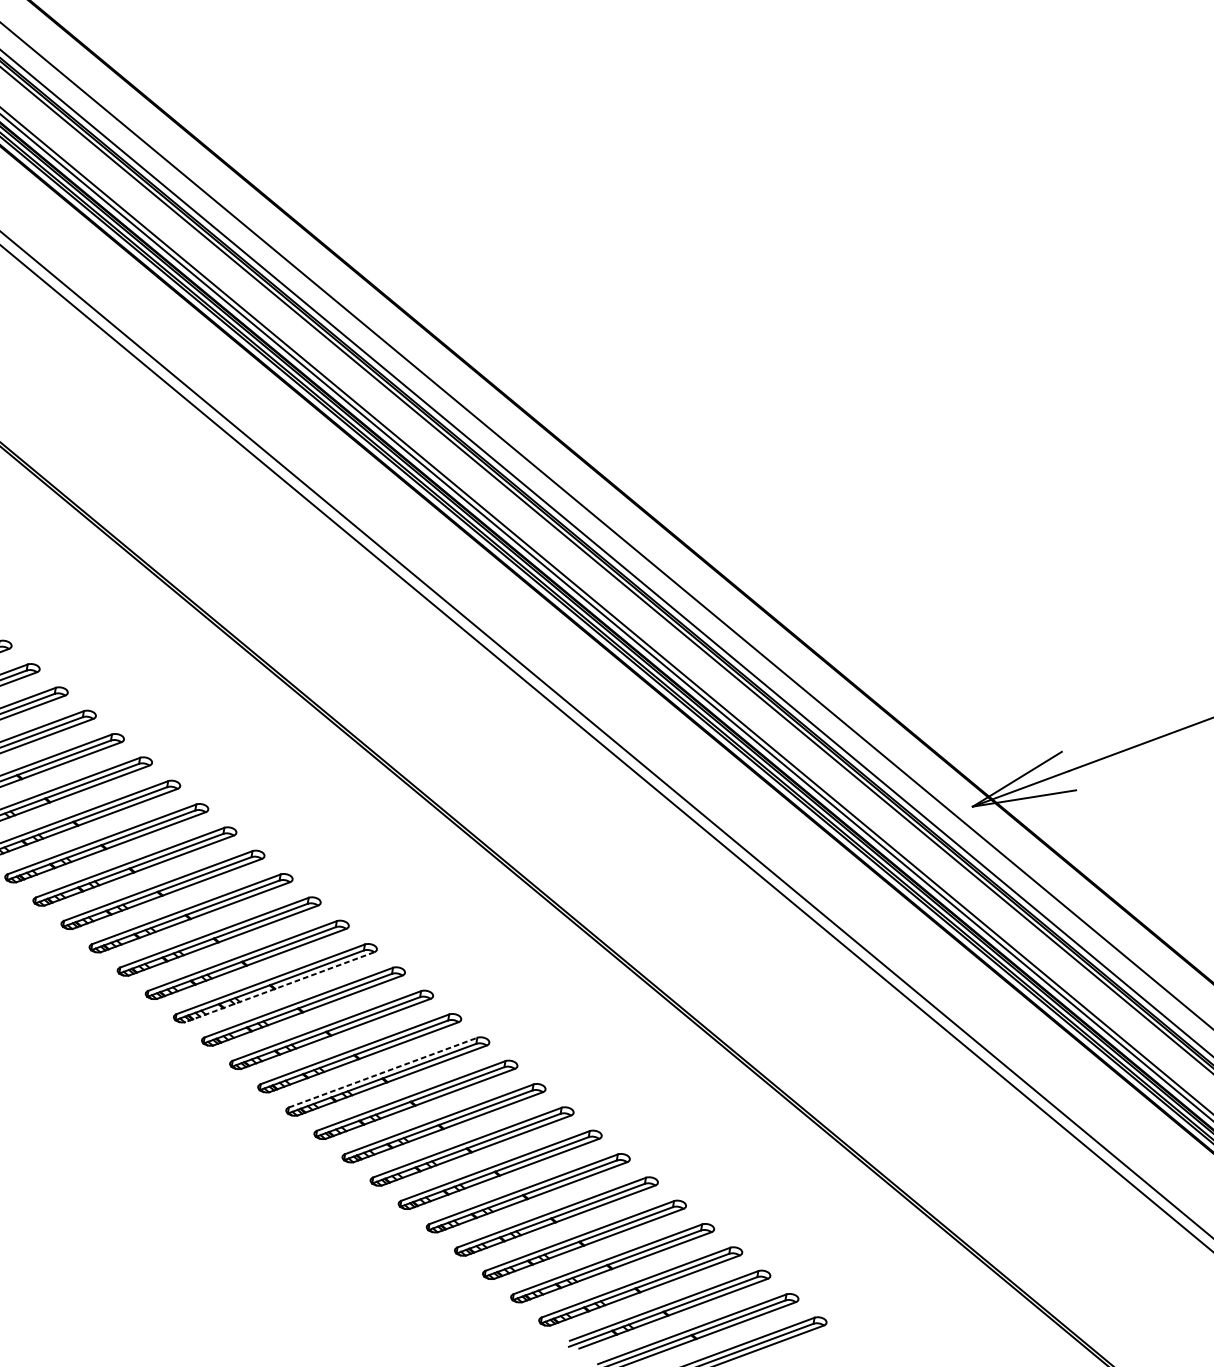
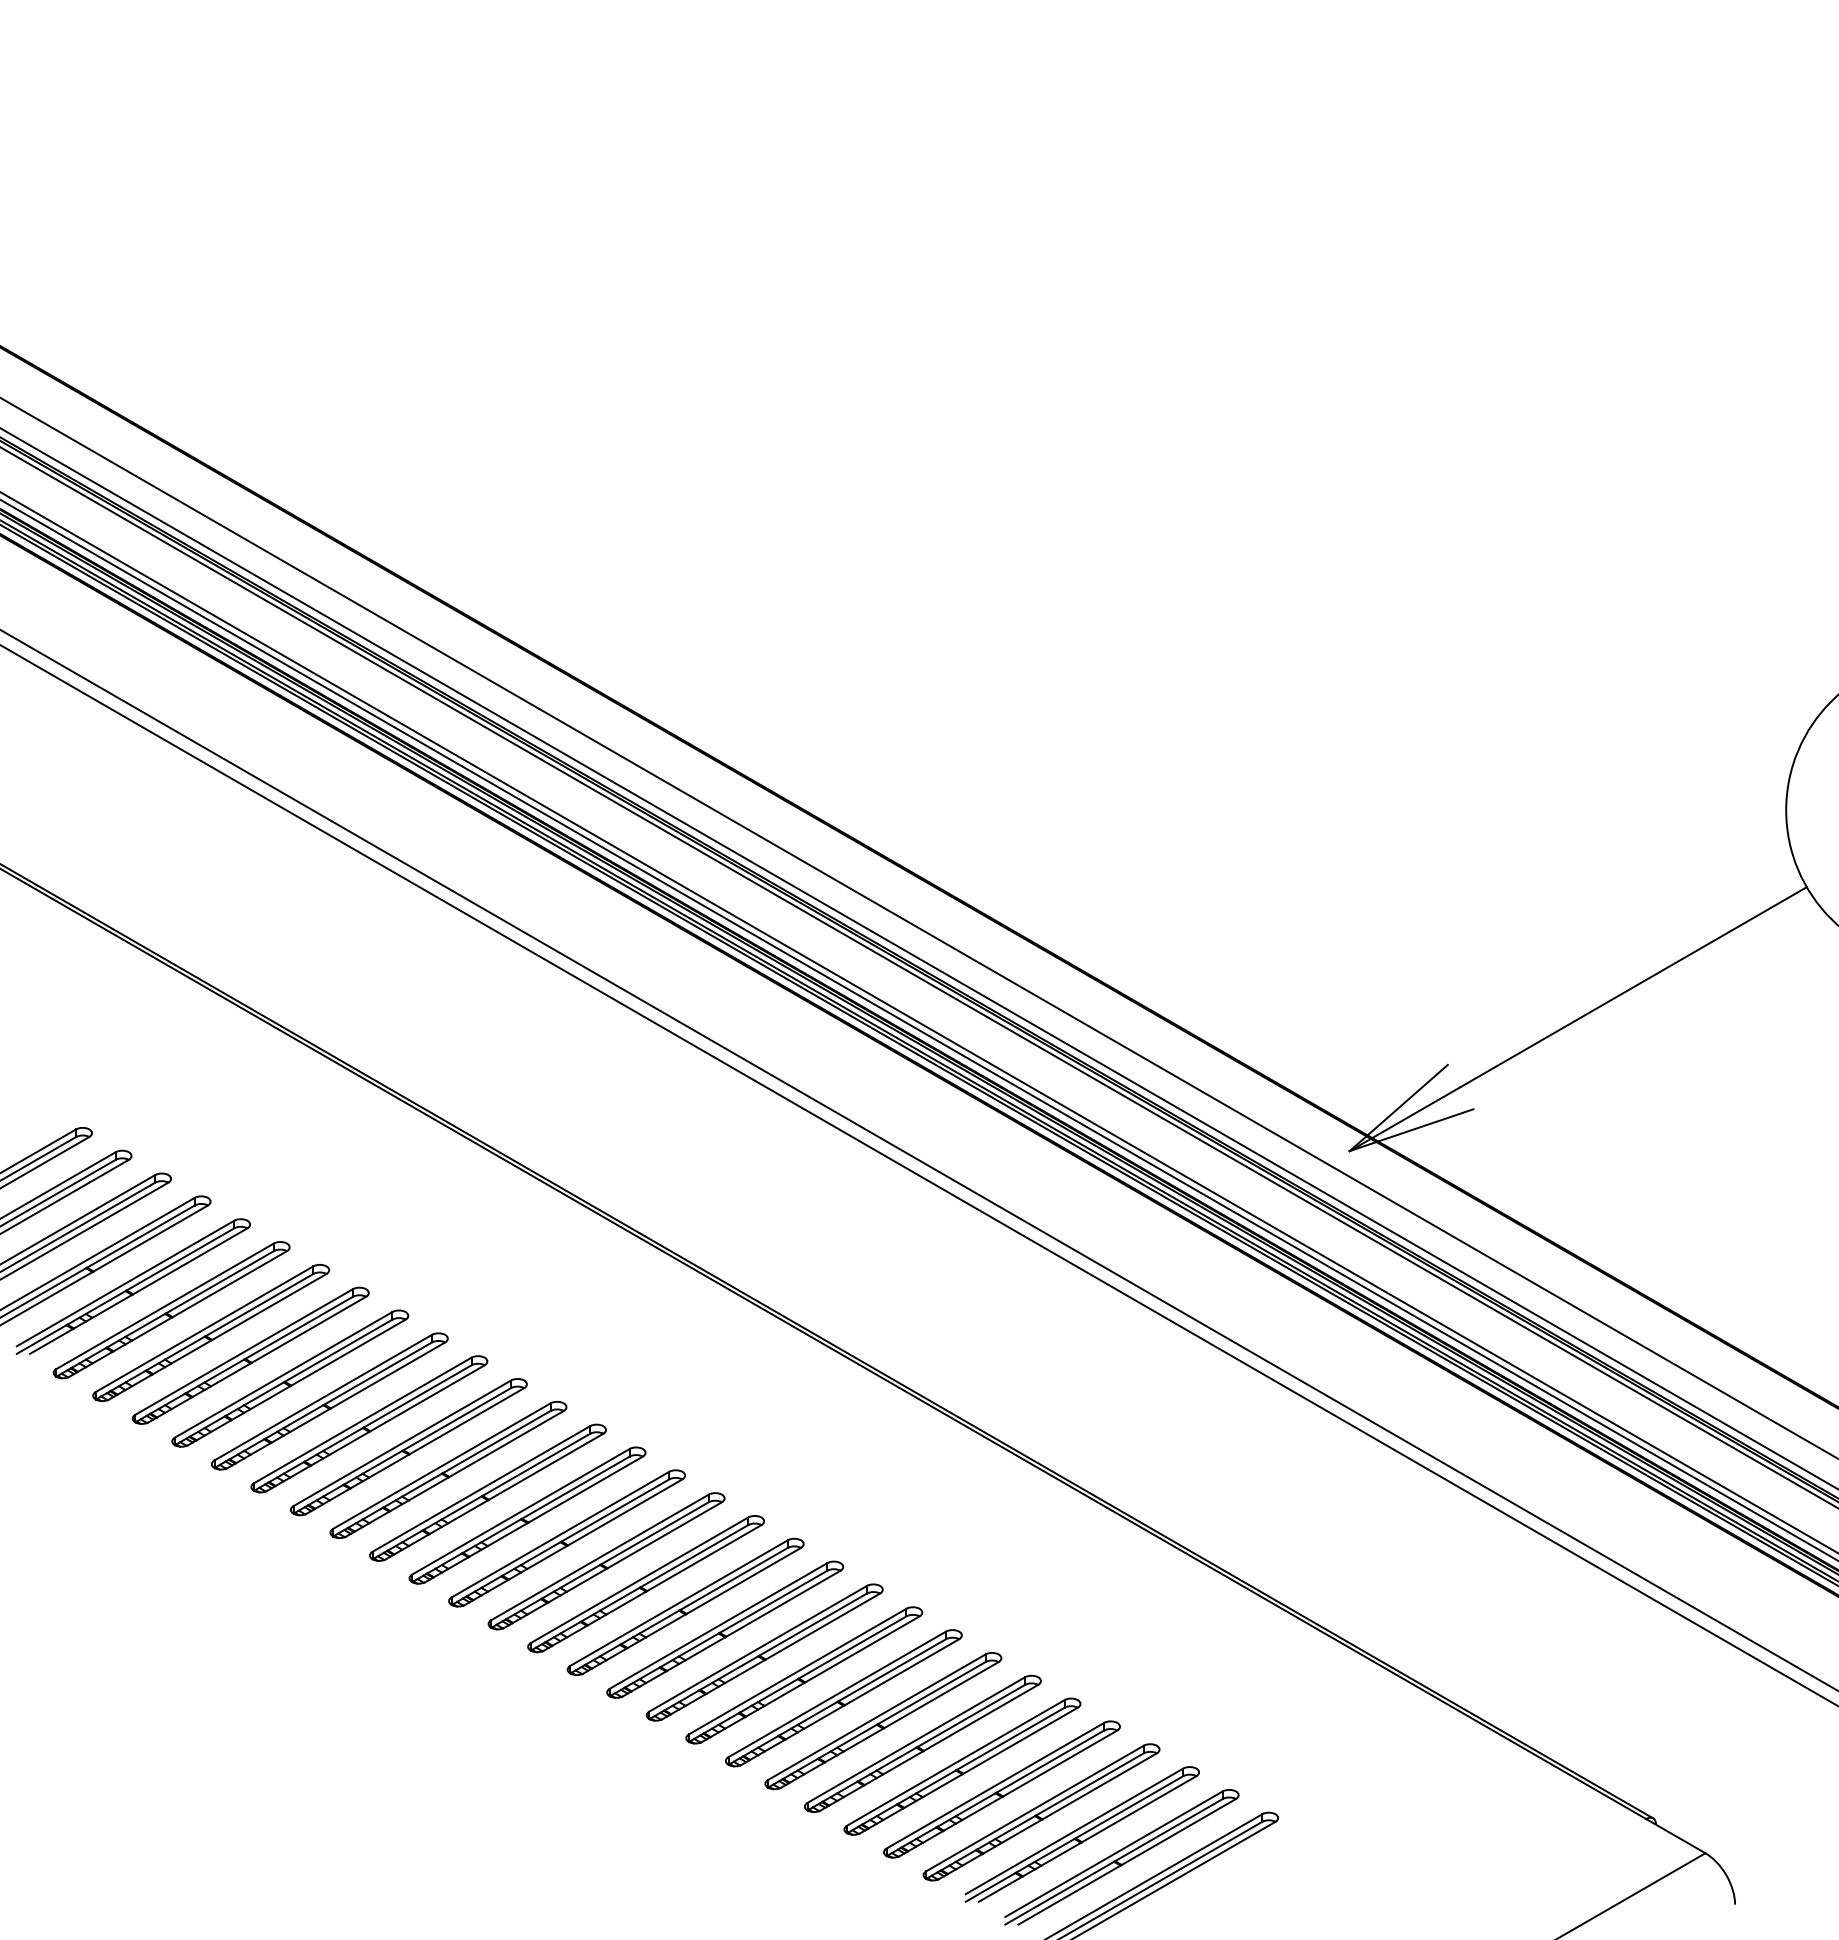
line: (280, 987) -> (534, 1519), dashed -> solid
line: (383, 1073) -> (679, 1603), dashed -> solid

